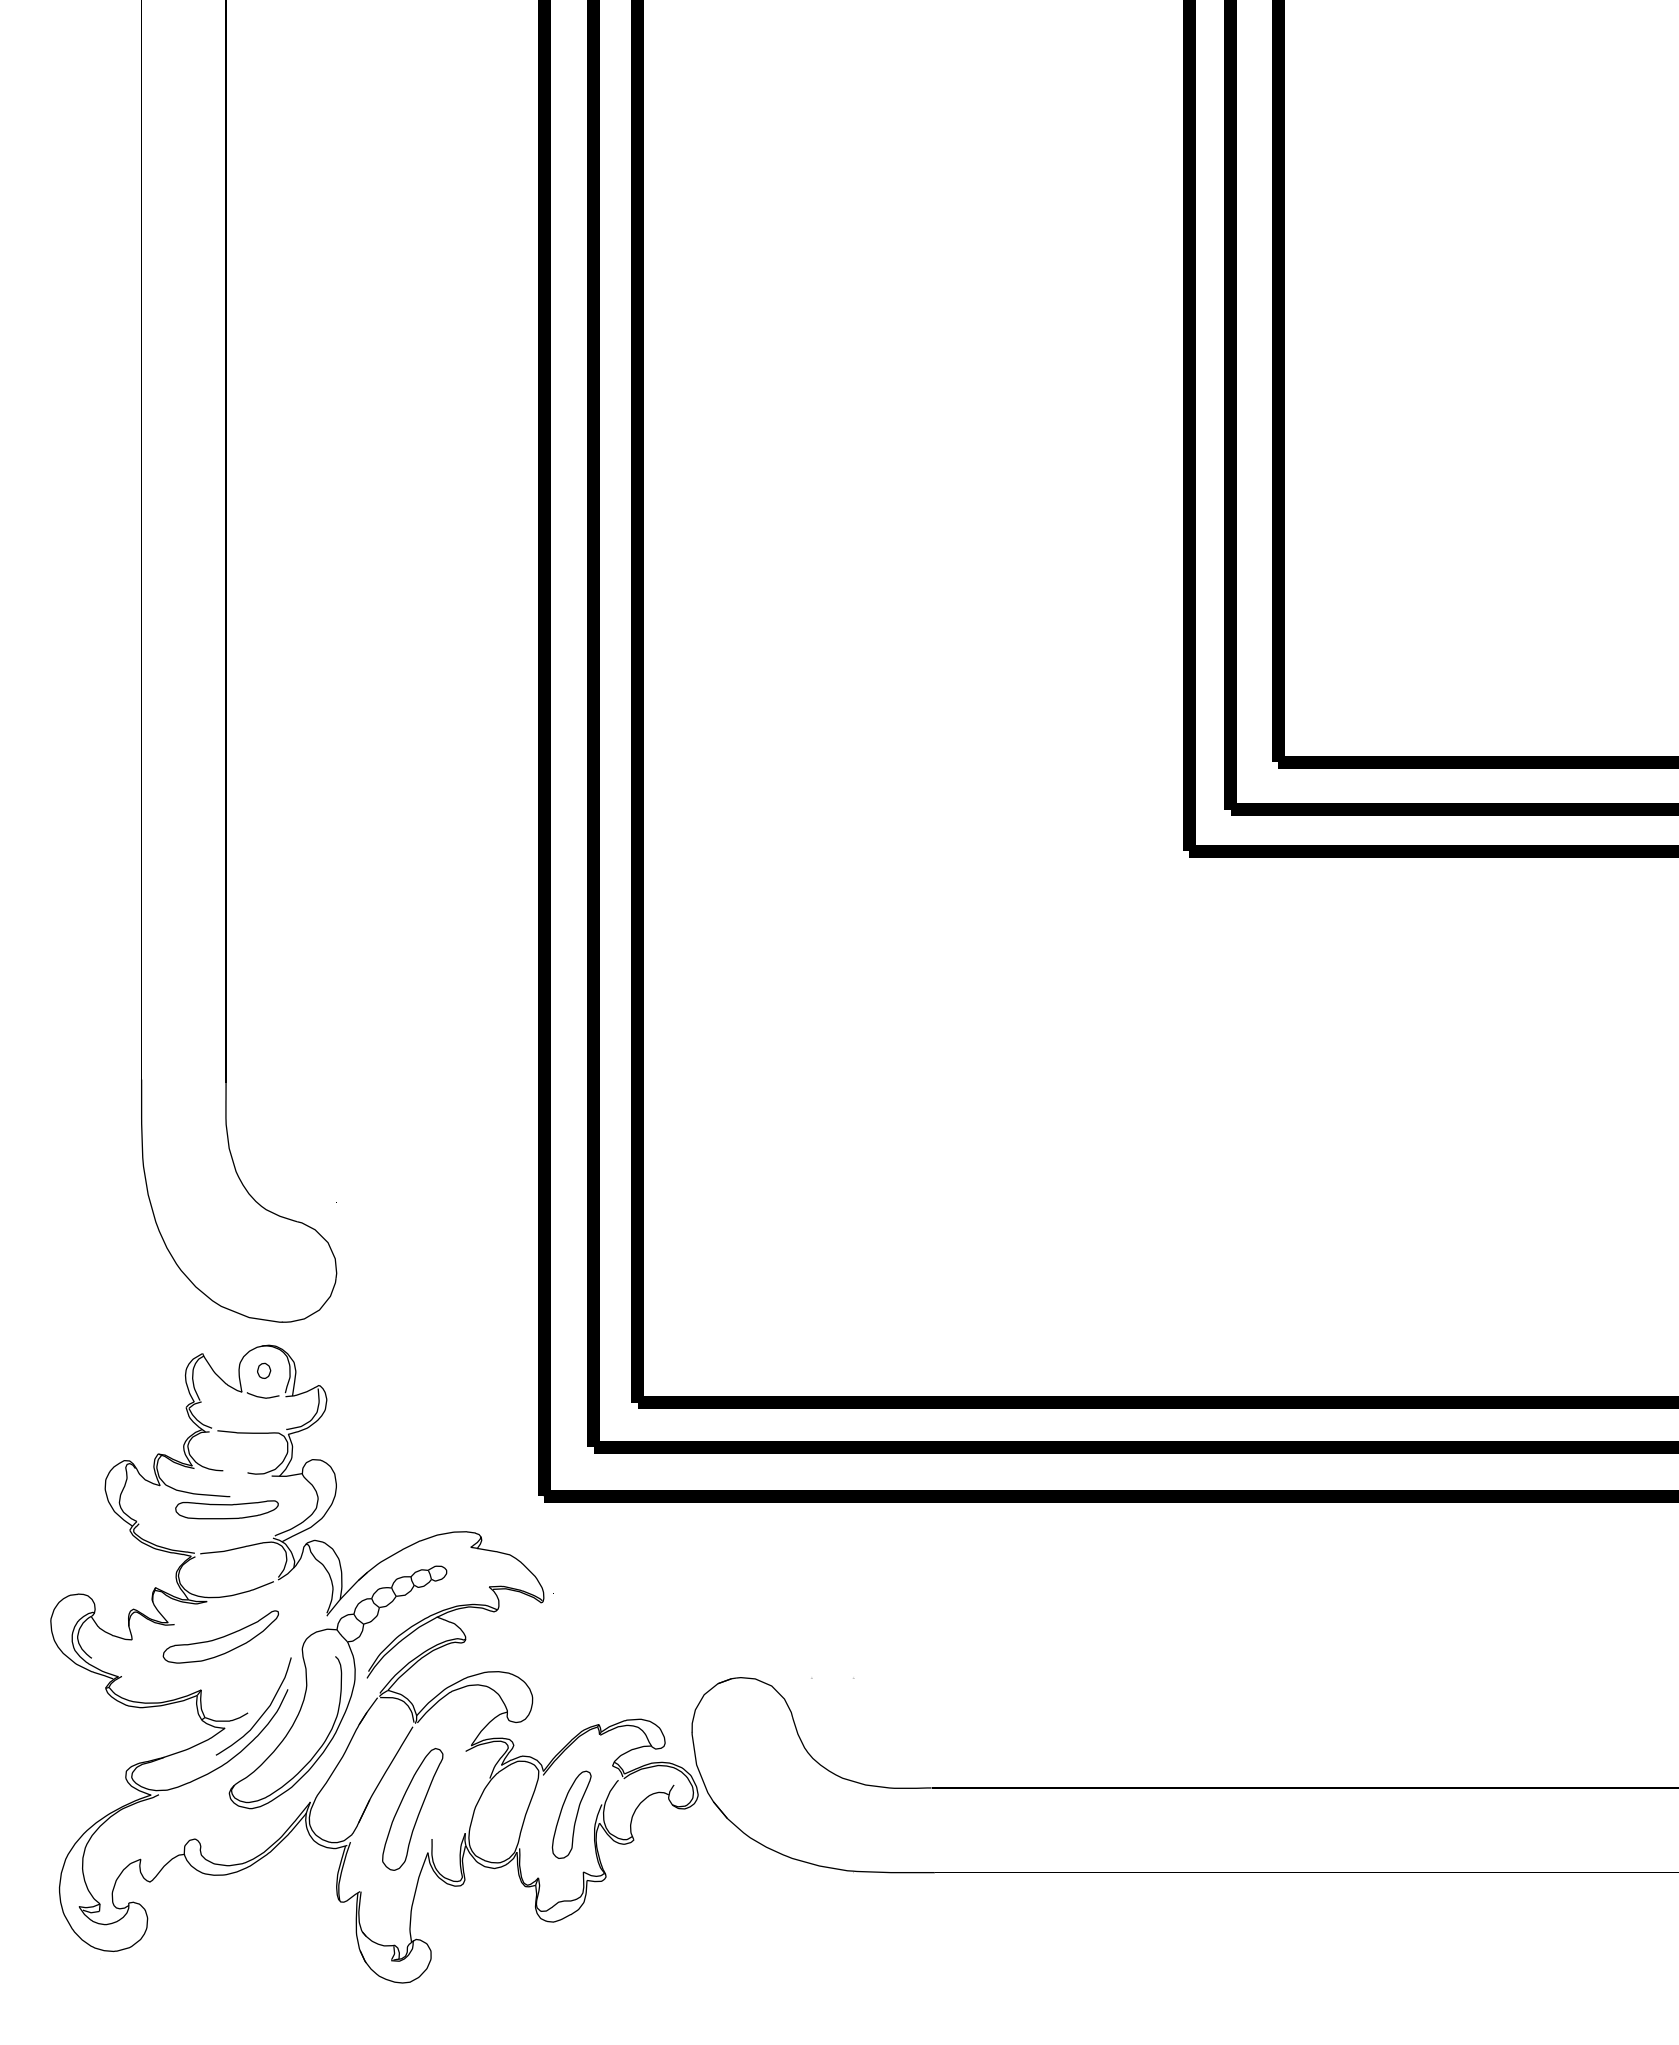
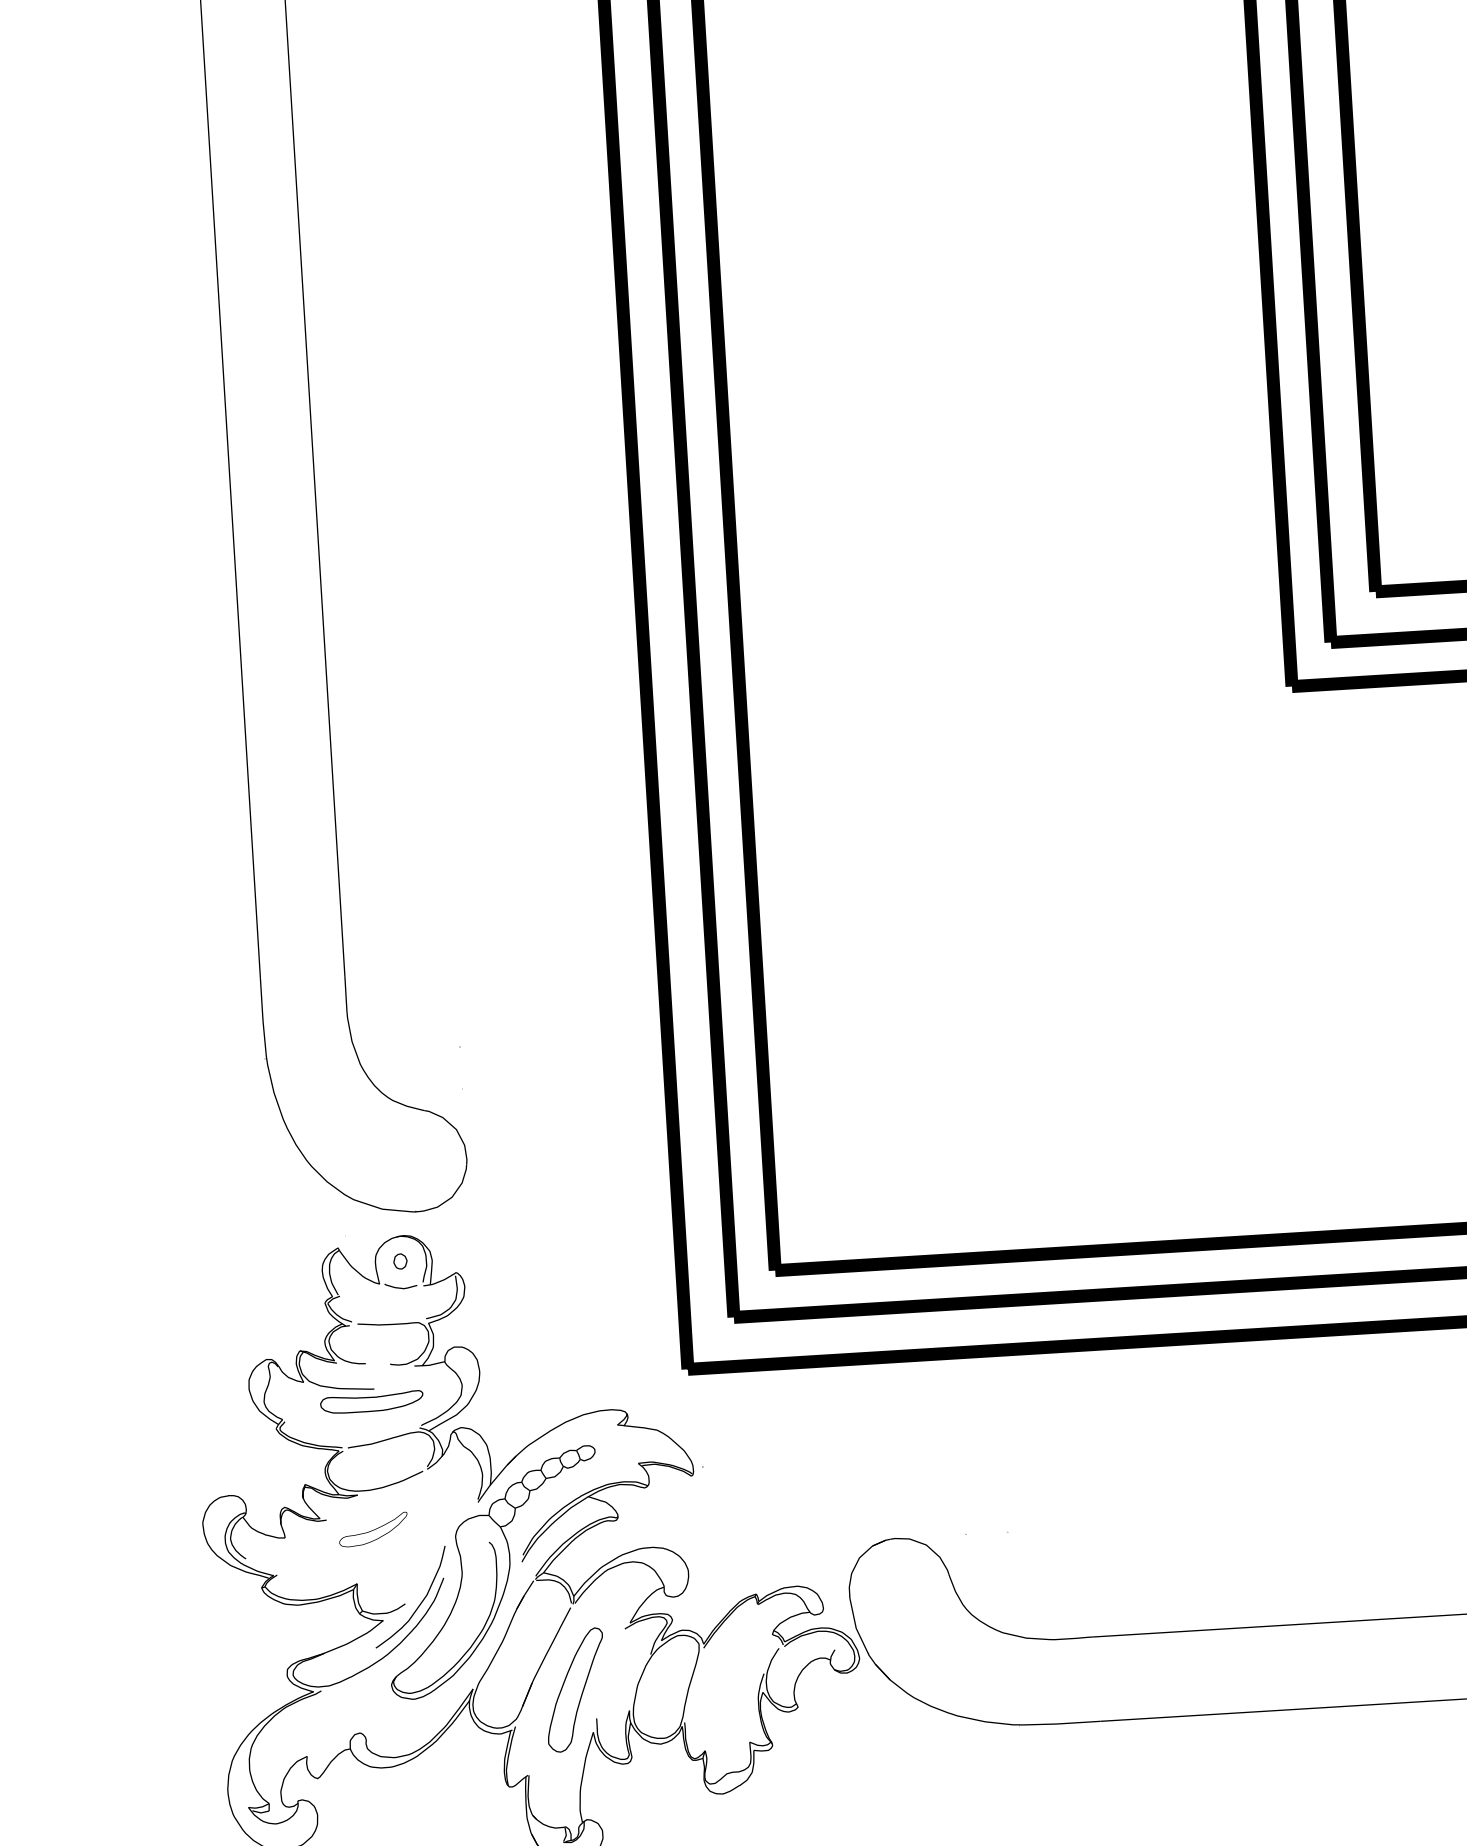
part: (220, 1636) -> (373, 1529), size x0.6
part: (571, 1814) -> (734, 1685), removed

